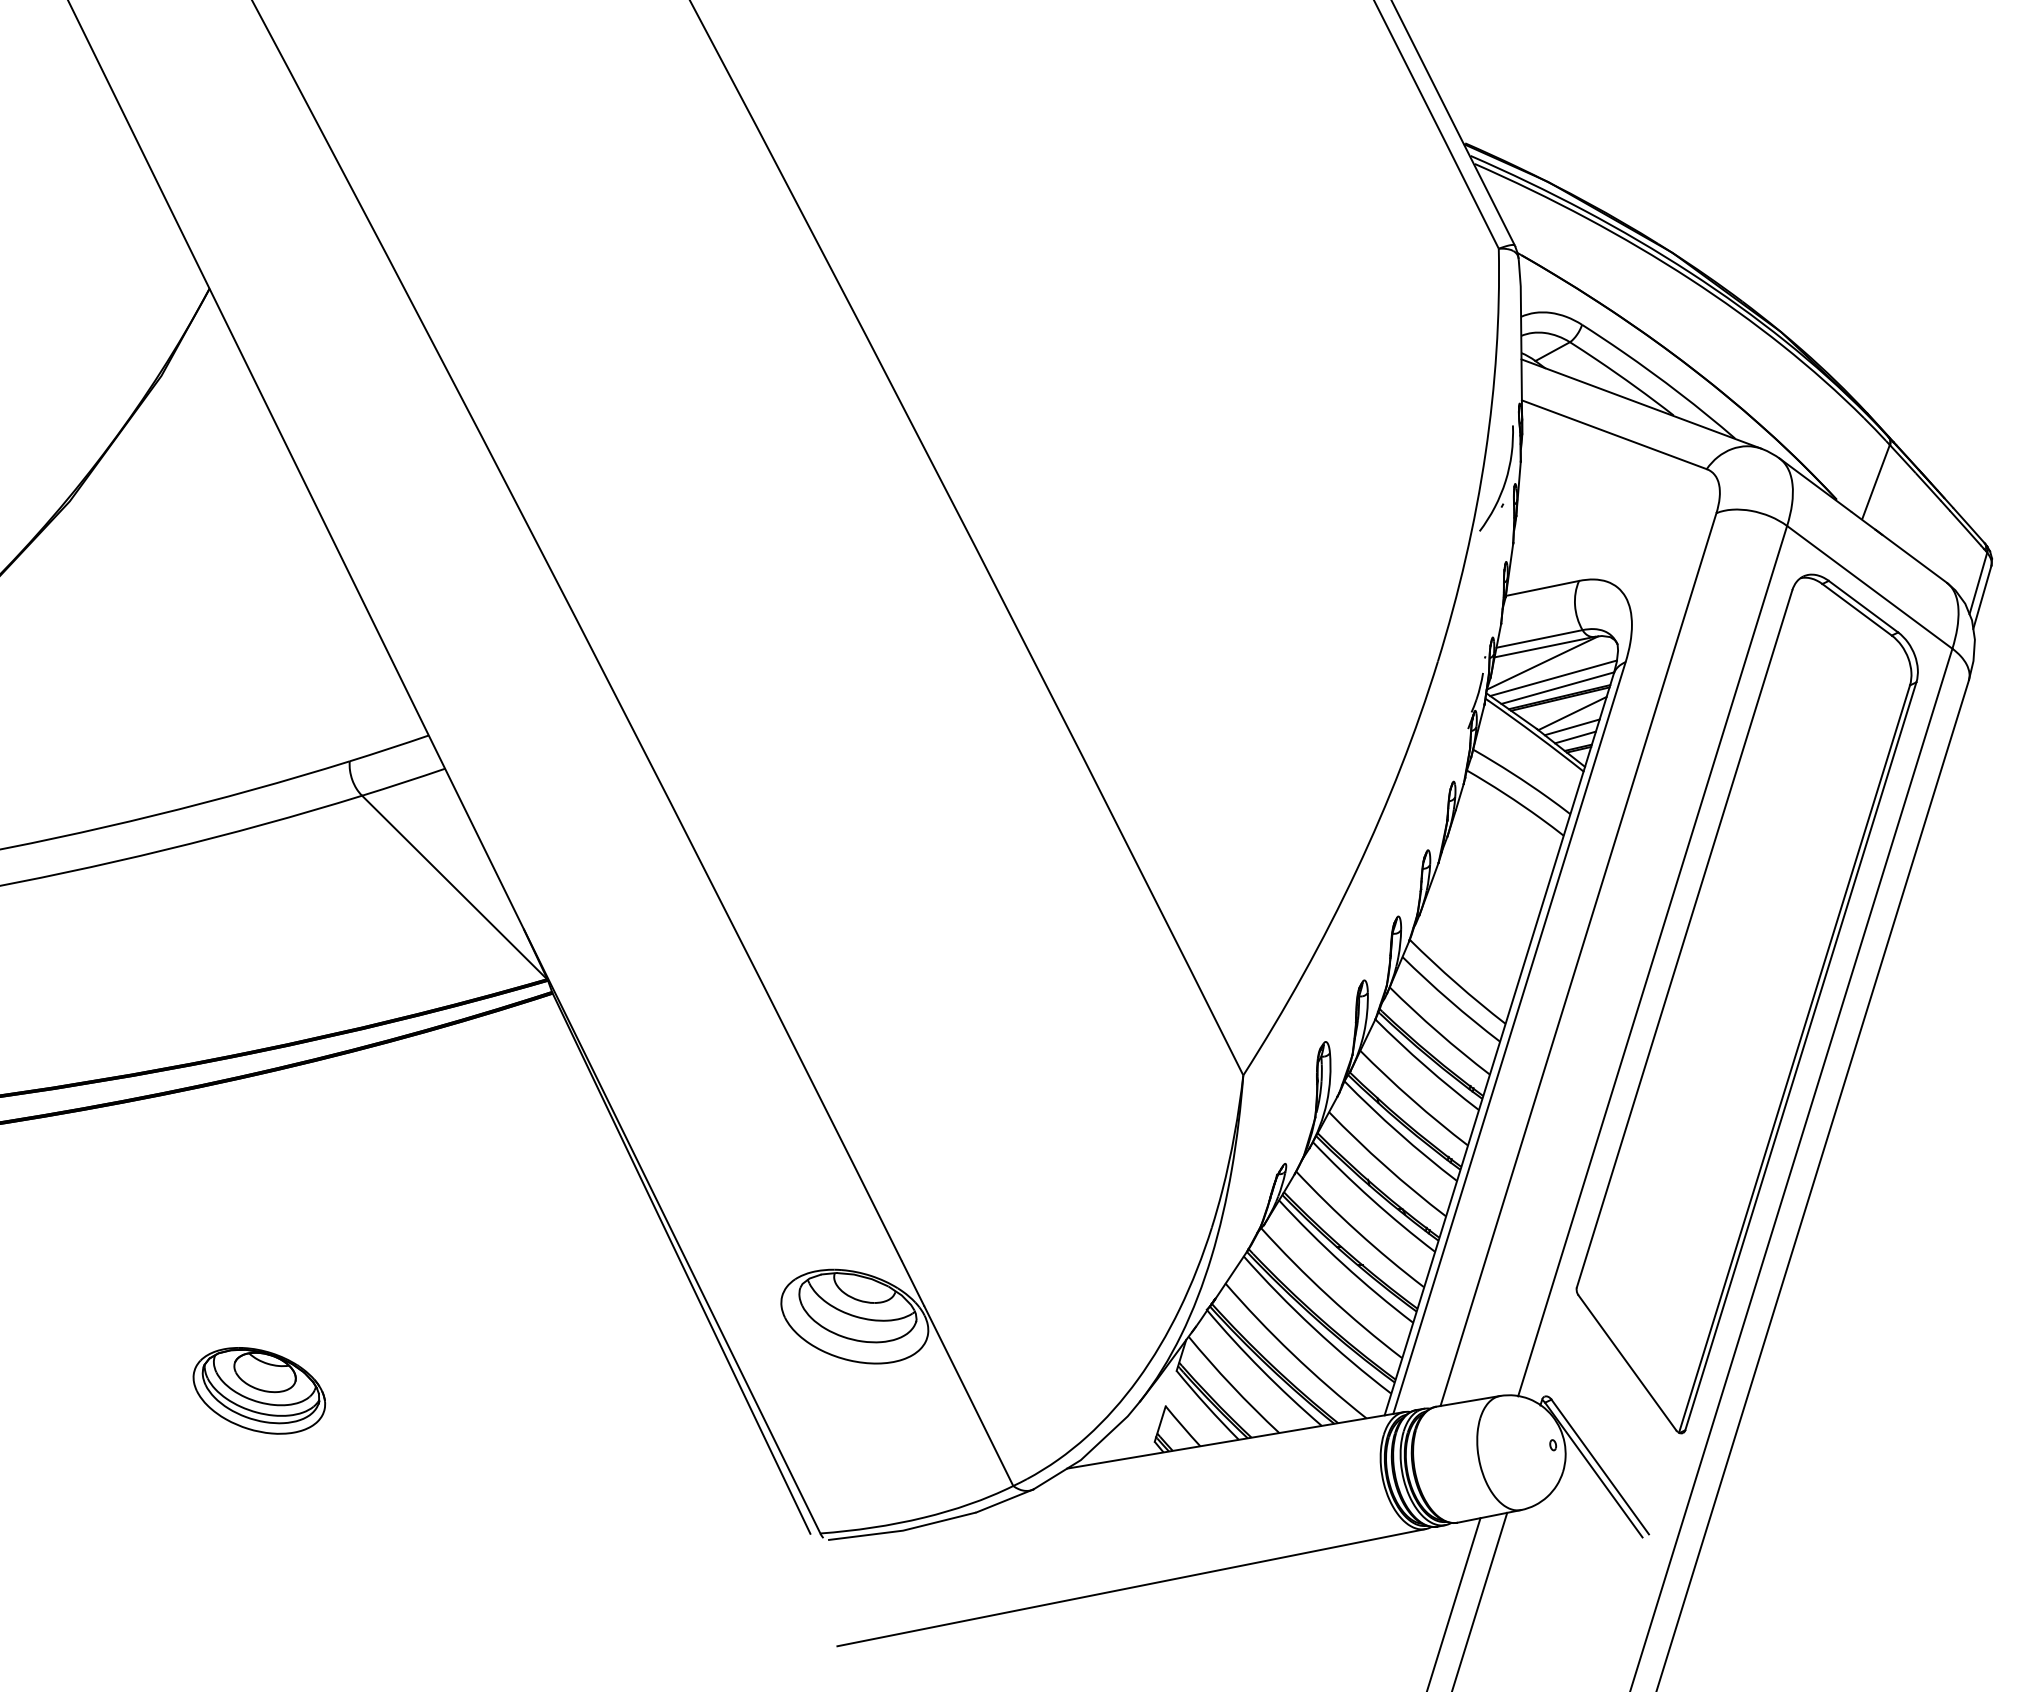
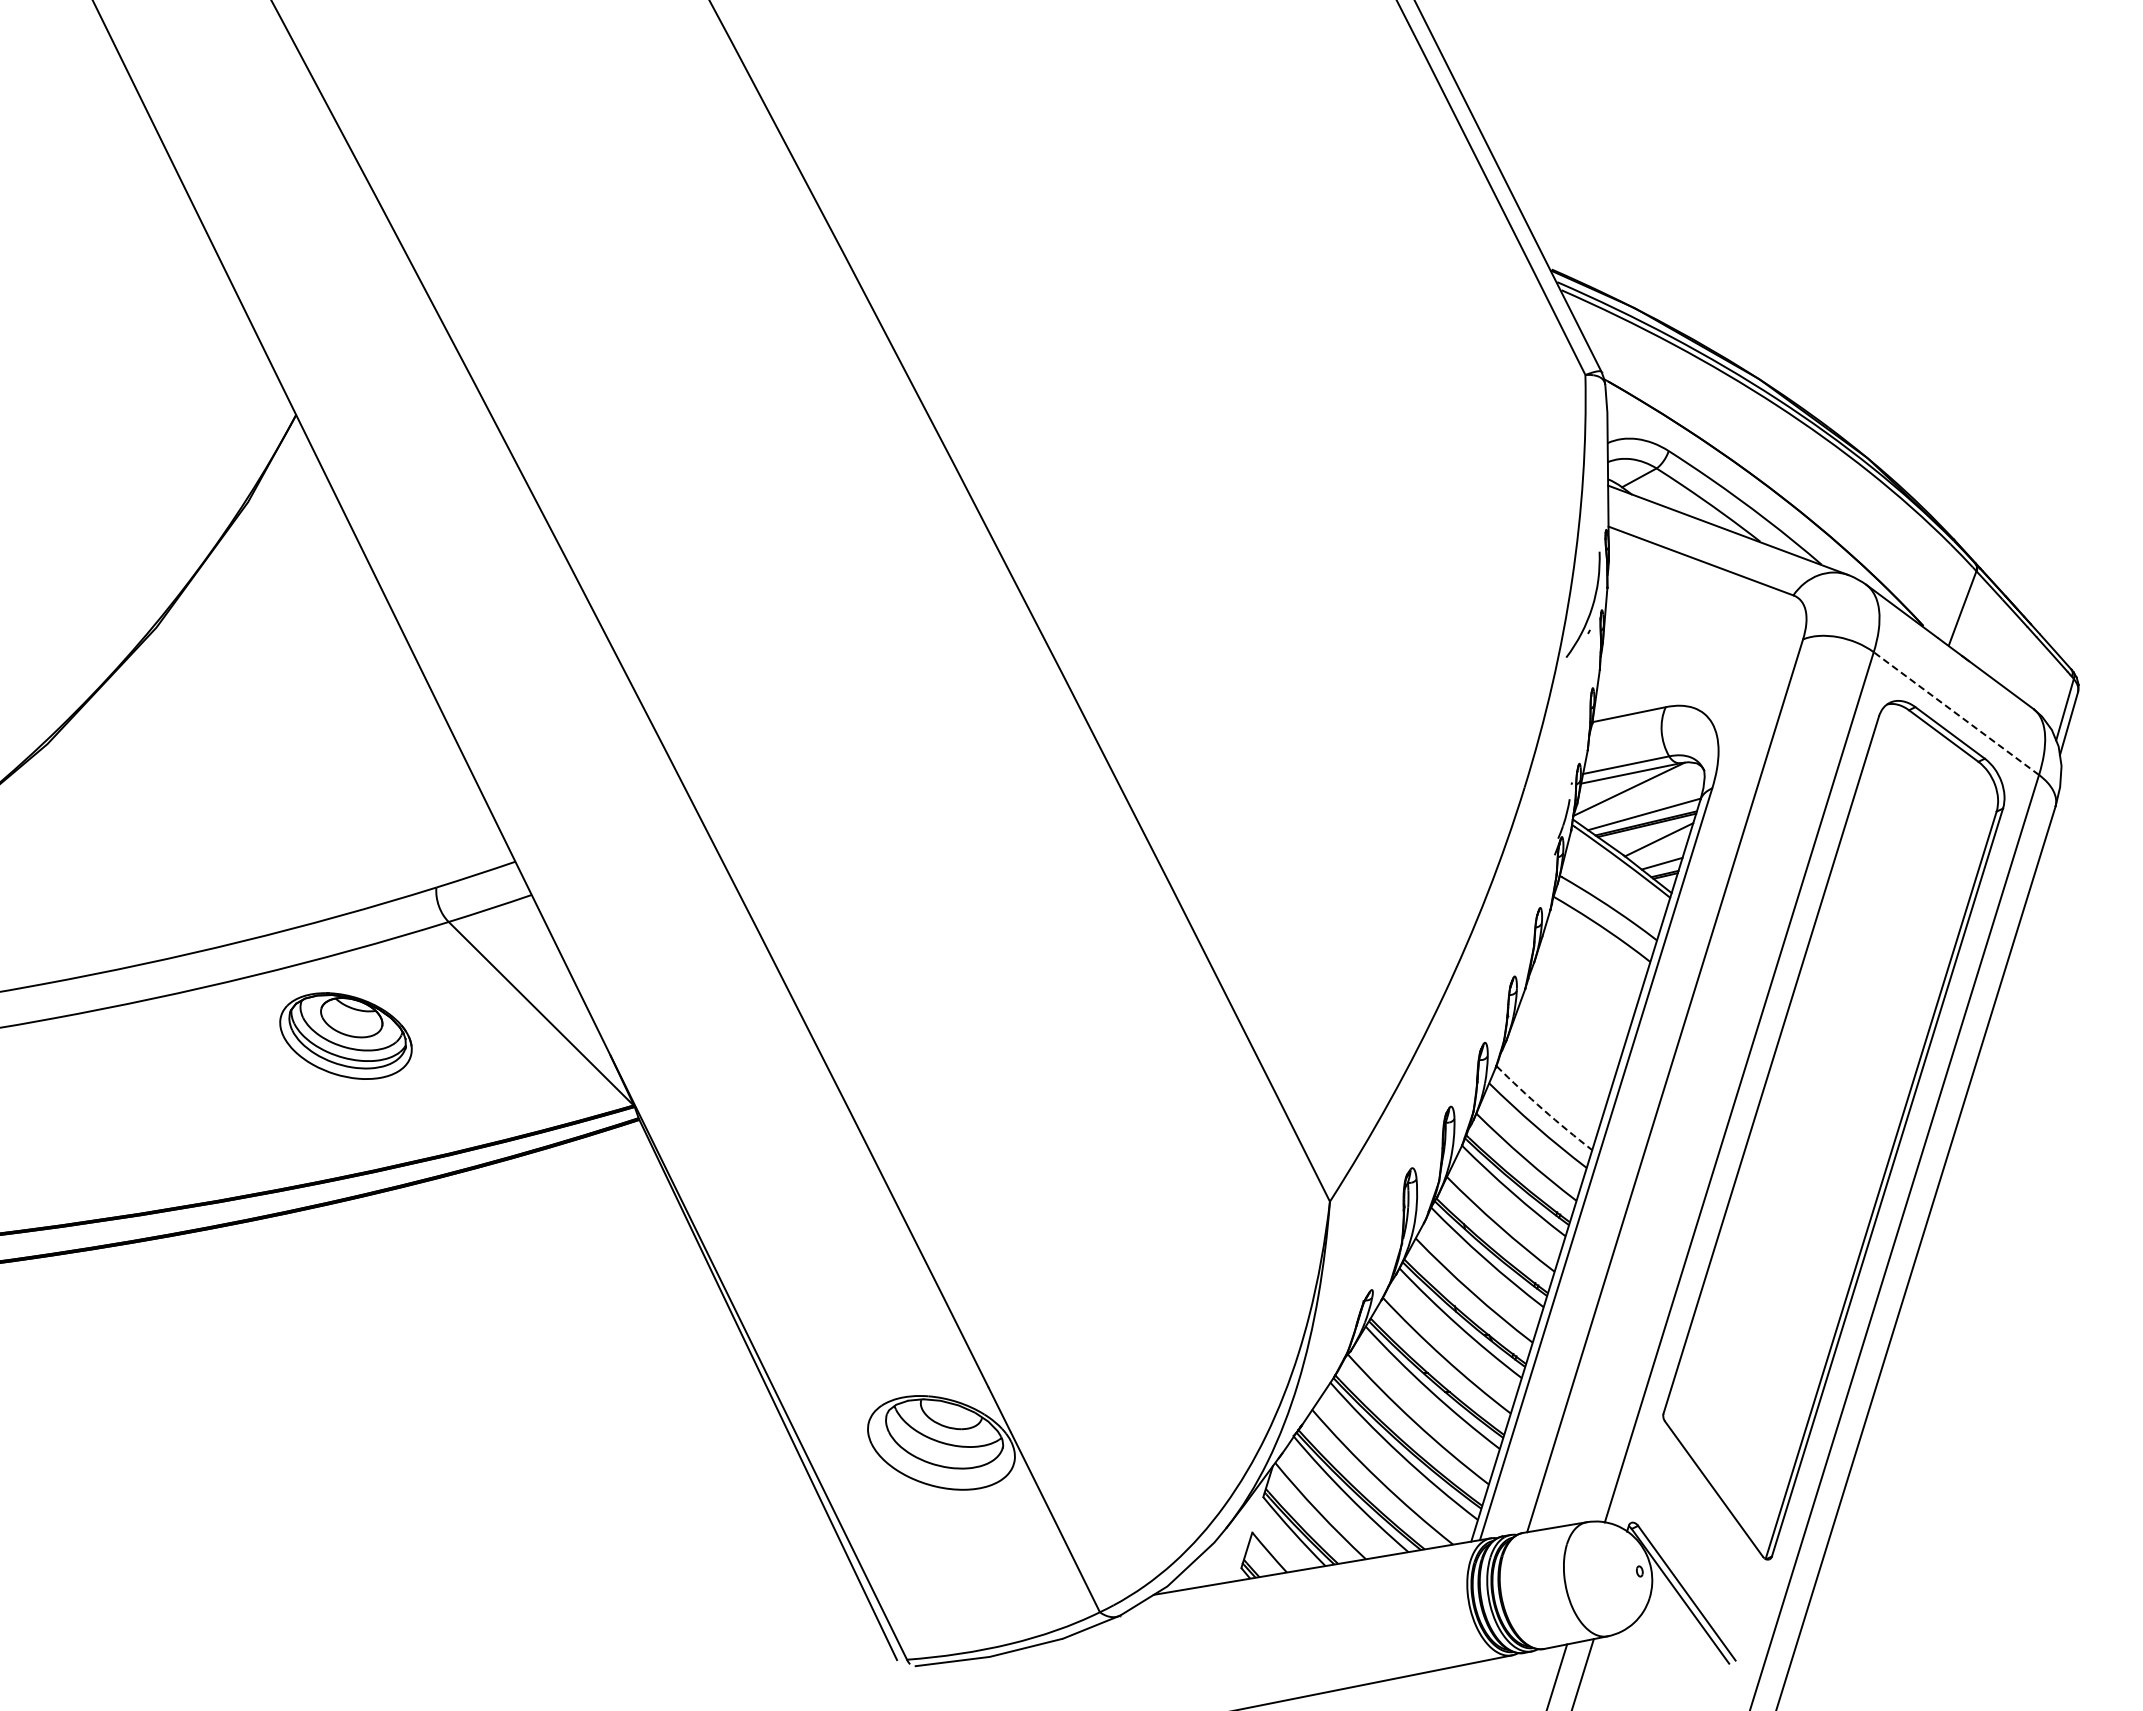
line: (1869, 587) -> (1956, 713), solid -> dashed
line: (1552, 678) -> (1639, 804), removed
line: (1571, 727) -> (1658, 853), removed
arc: (1456, 983) -> (1543, 1109), solid -> dashed
part: (258, 1390) -> (345, 1035), moved

